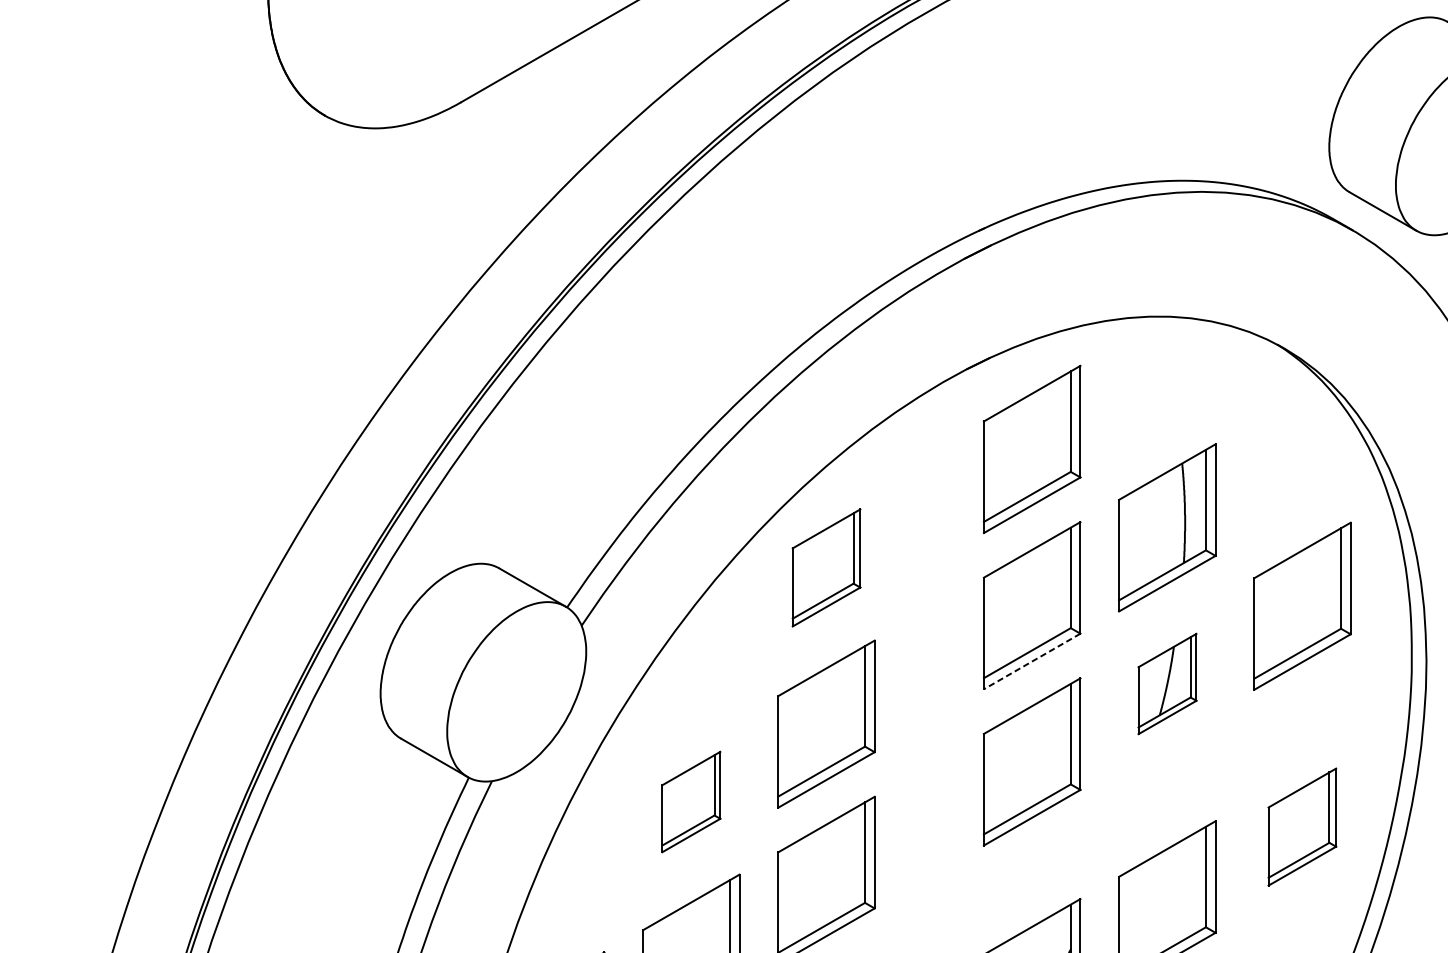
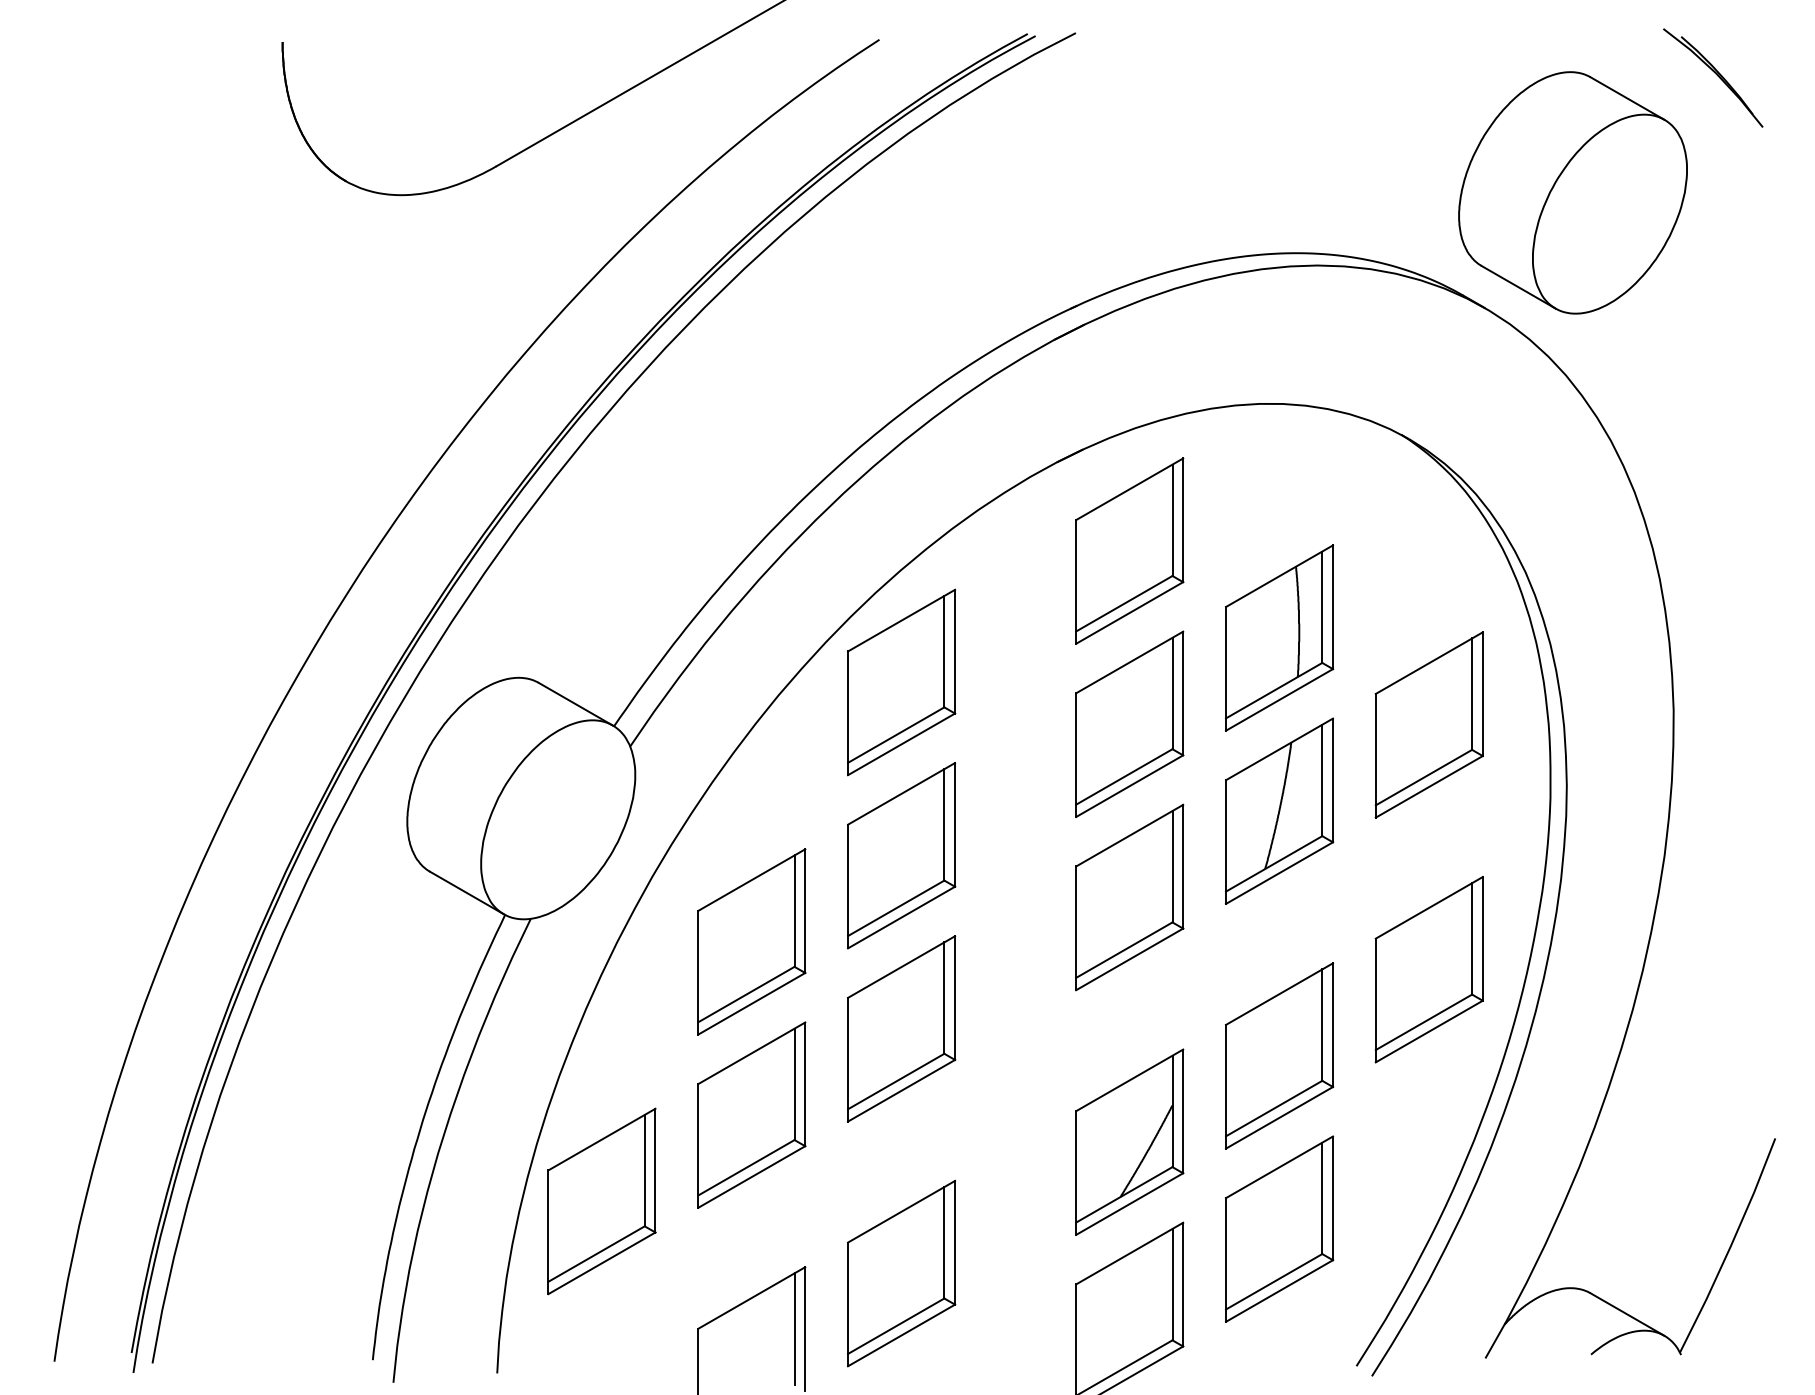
part: (826, 567) -> (901, 682), size x1.43
line: (1032, 661) -> (1129, 786), dashed -> solid
part: (1167, 683) -> (1279, 810), size x1.67
part: (691, 801) -> (751, 941), size x1.67
part: (1301, 826) -> (1428, 969), size x1.43

